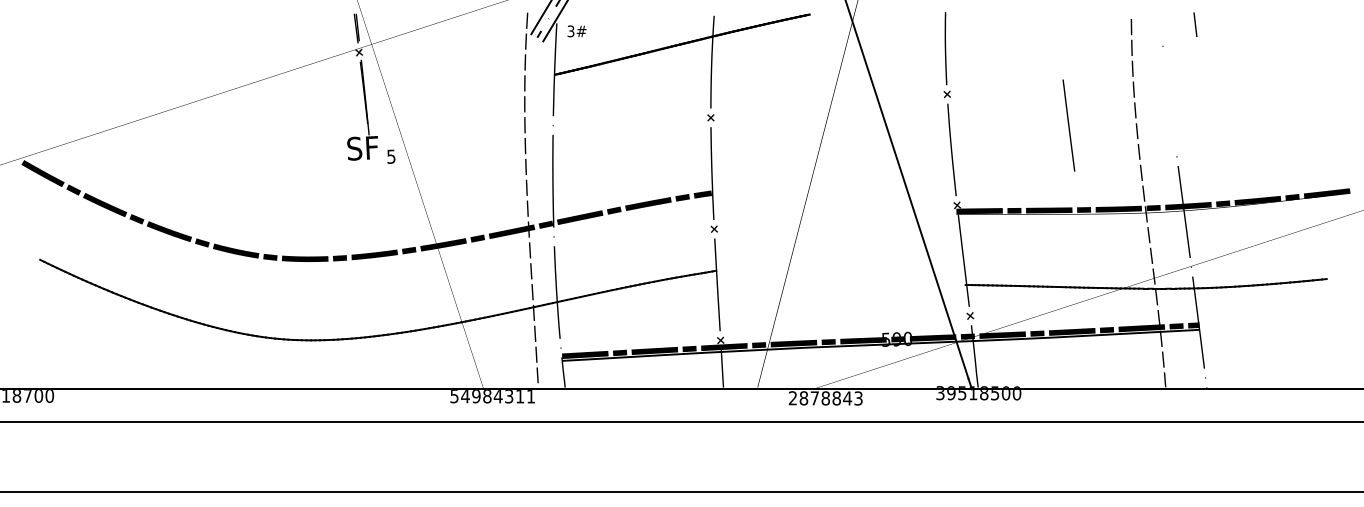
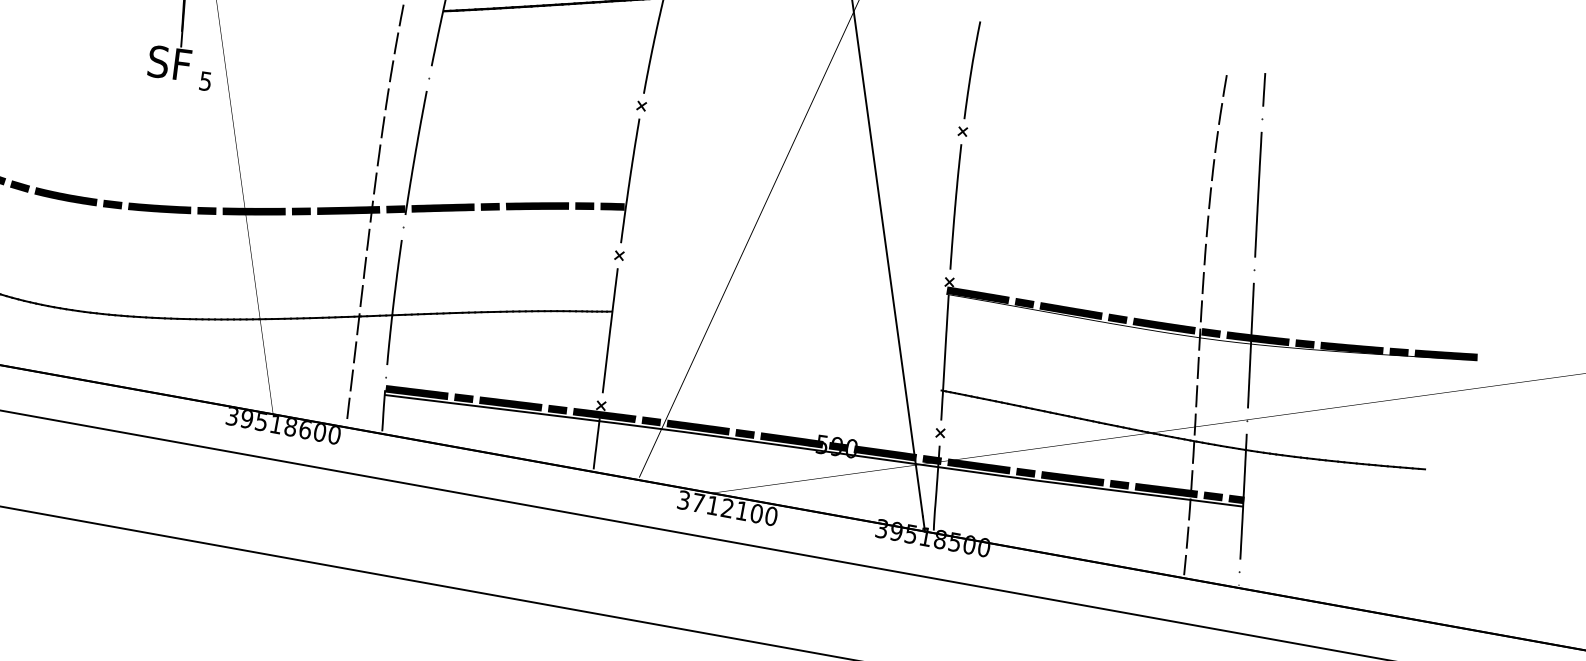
line: (1195, 24) -> (1264, 89), moved
line: (1068, 125) -> (1257, 194), moved
text: (492, 396) -> (283, 425), 54984311 -> 39518600
text: (825, 398) -> (727, 508), 2878843 -> 3712100

